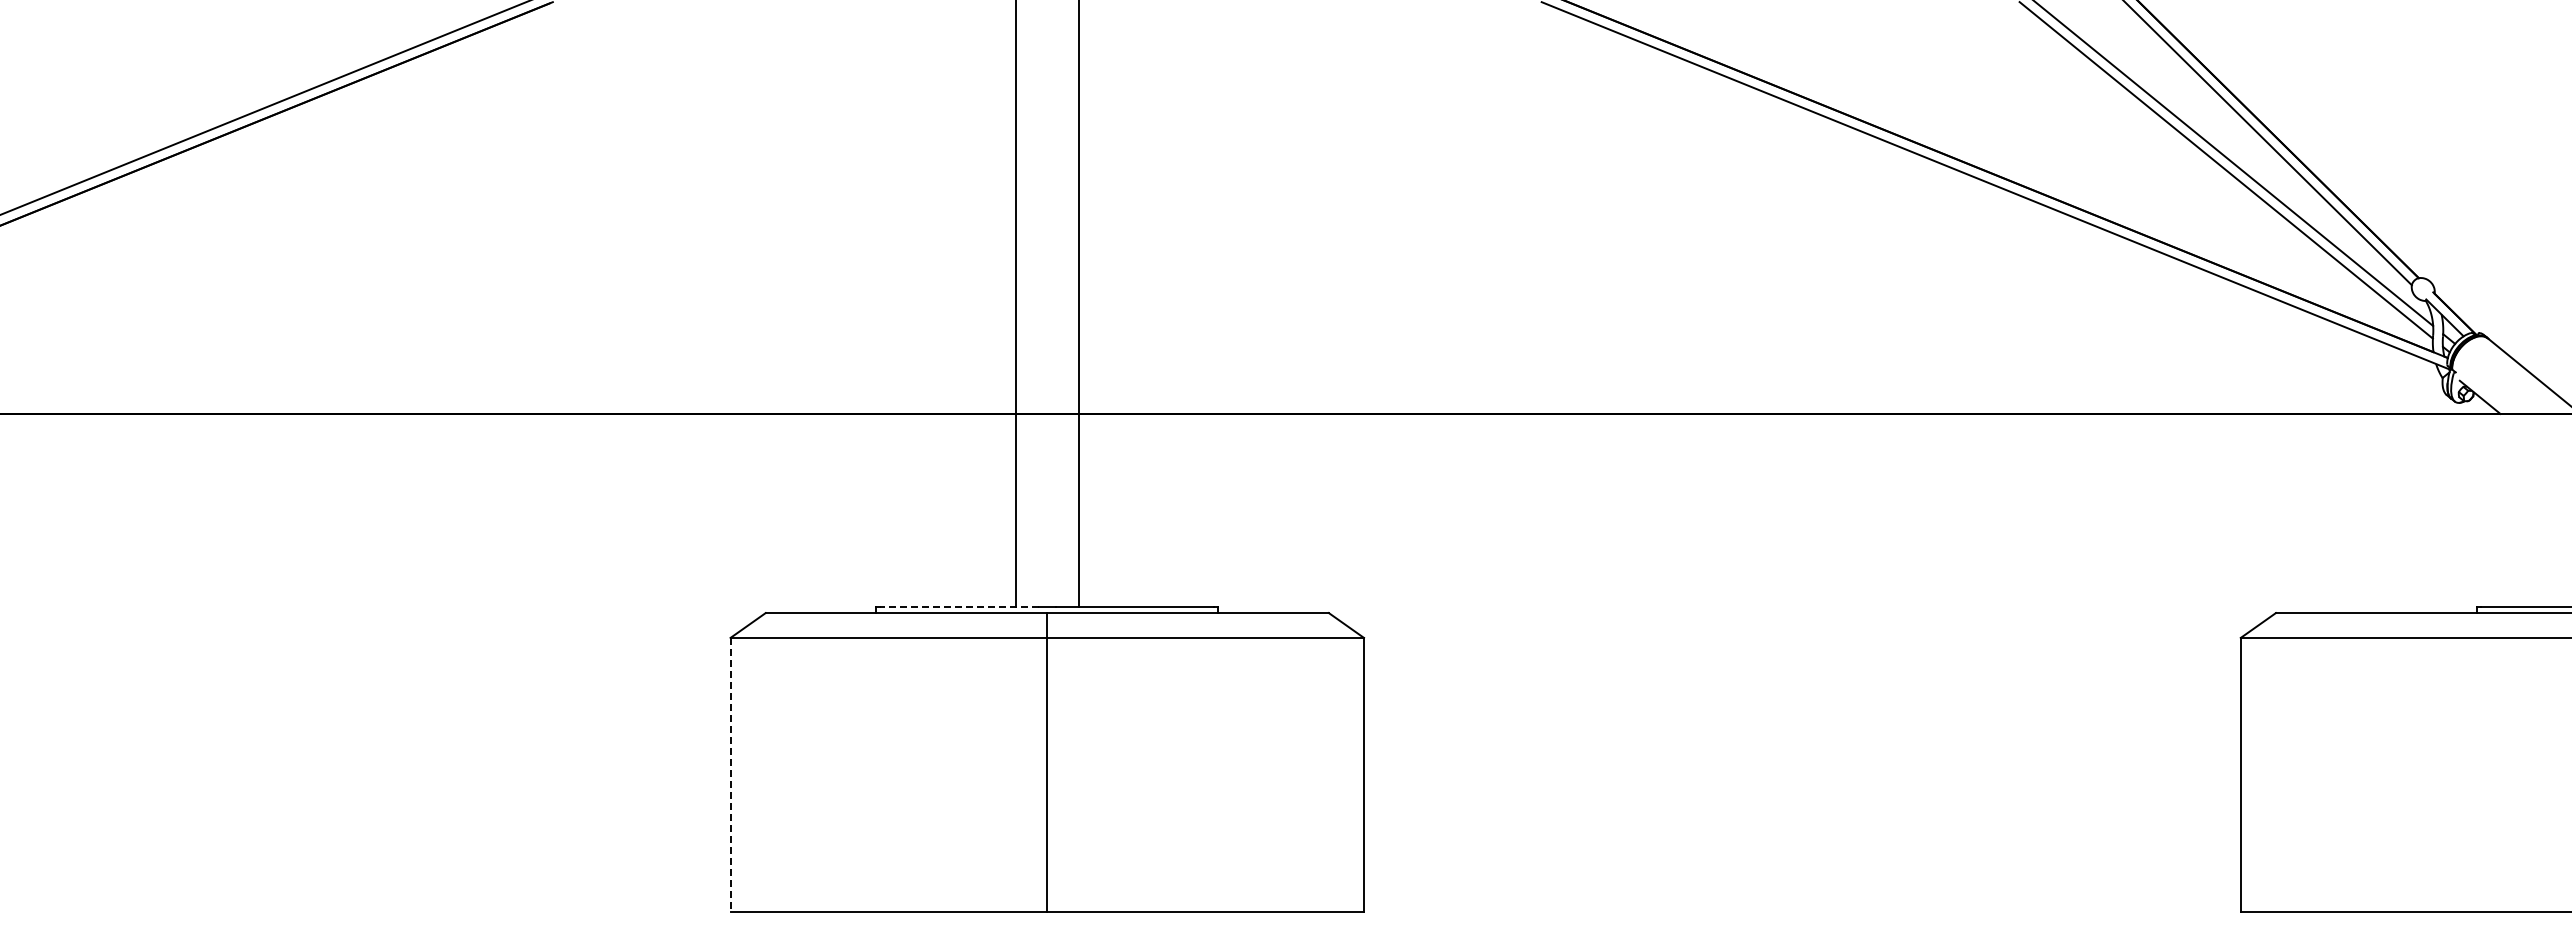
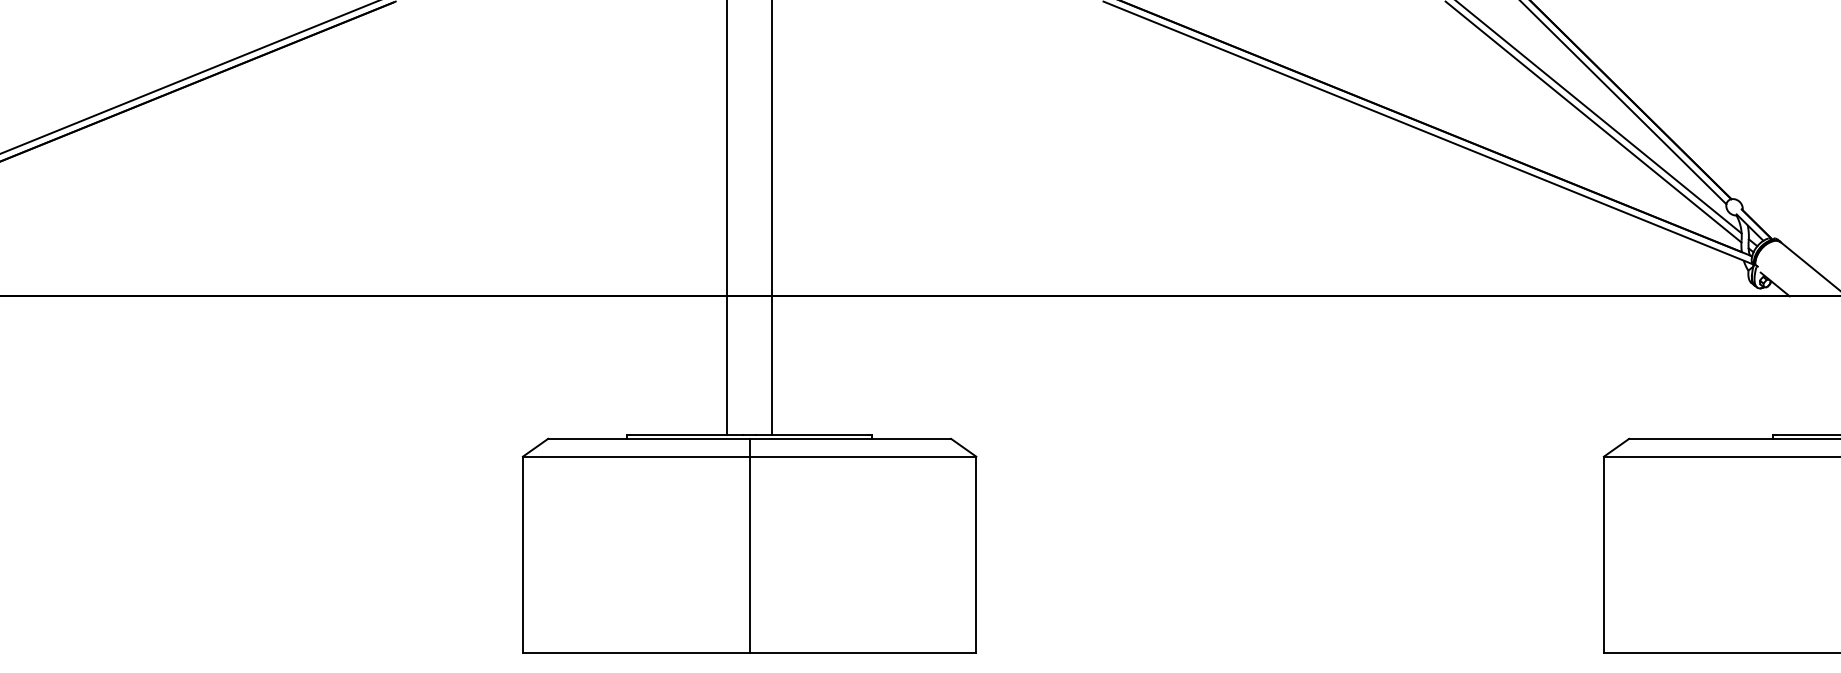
line: (958, 607) -> (686, 434), dashed -> solid
line: (730, 774) -> (522, 554), dashed -> solid

